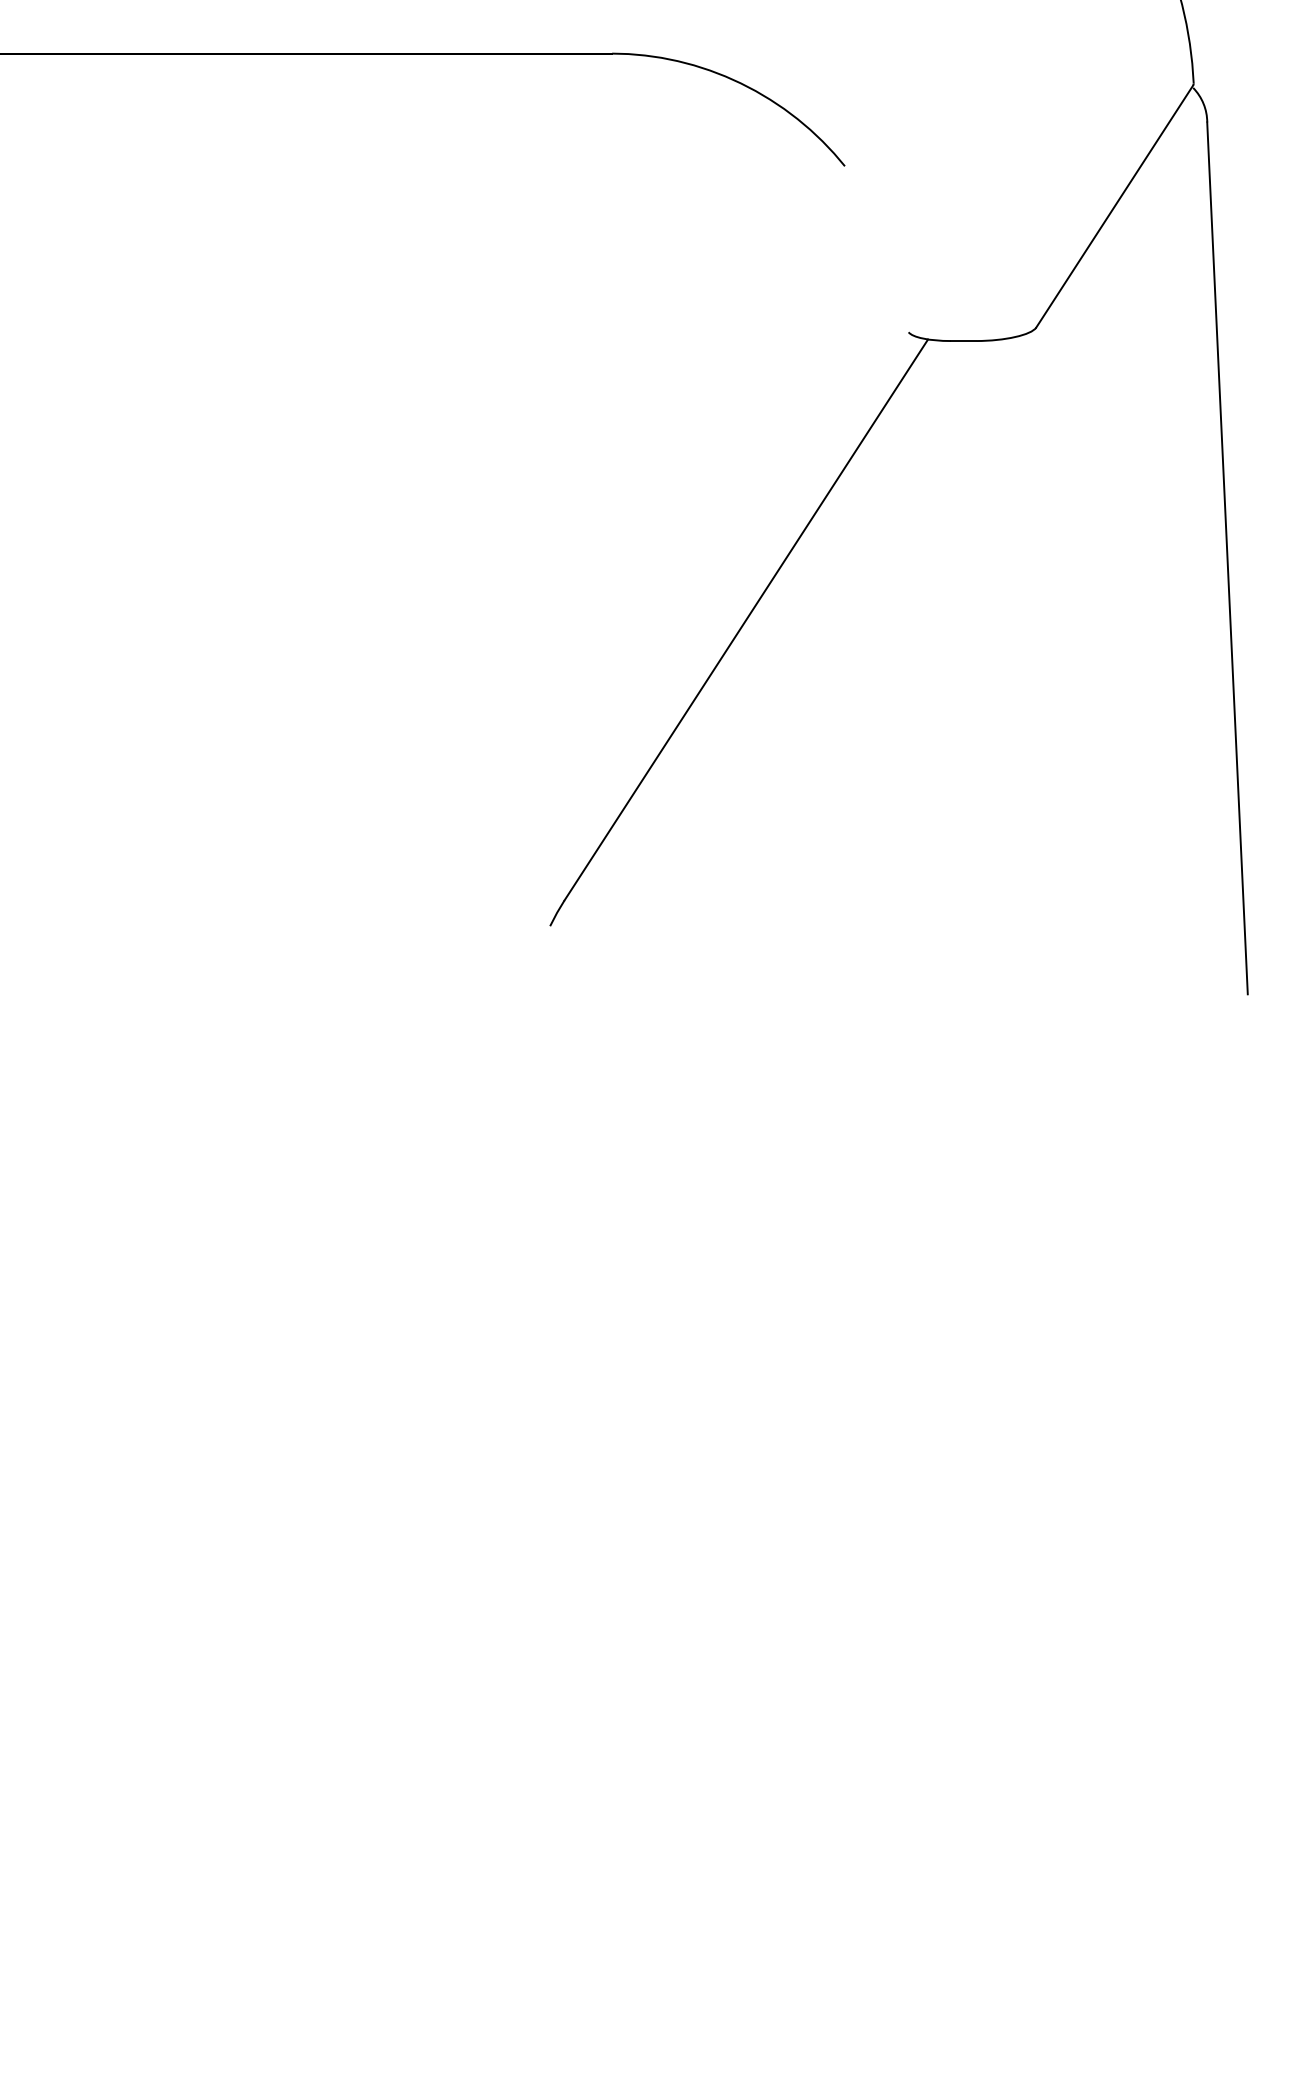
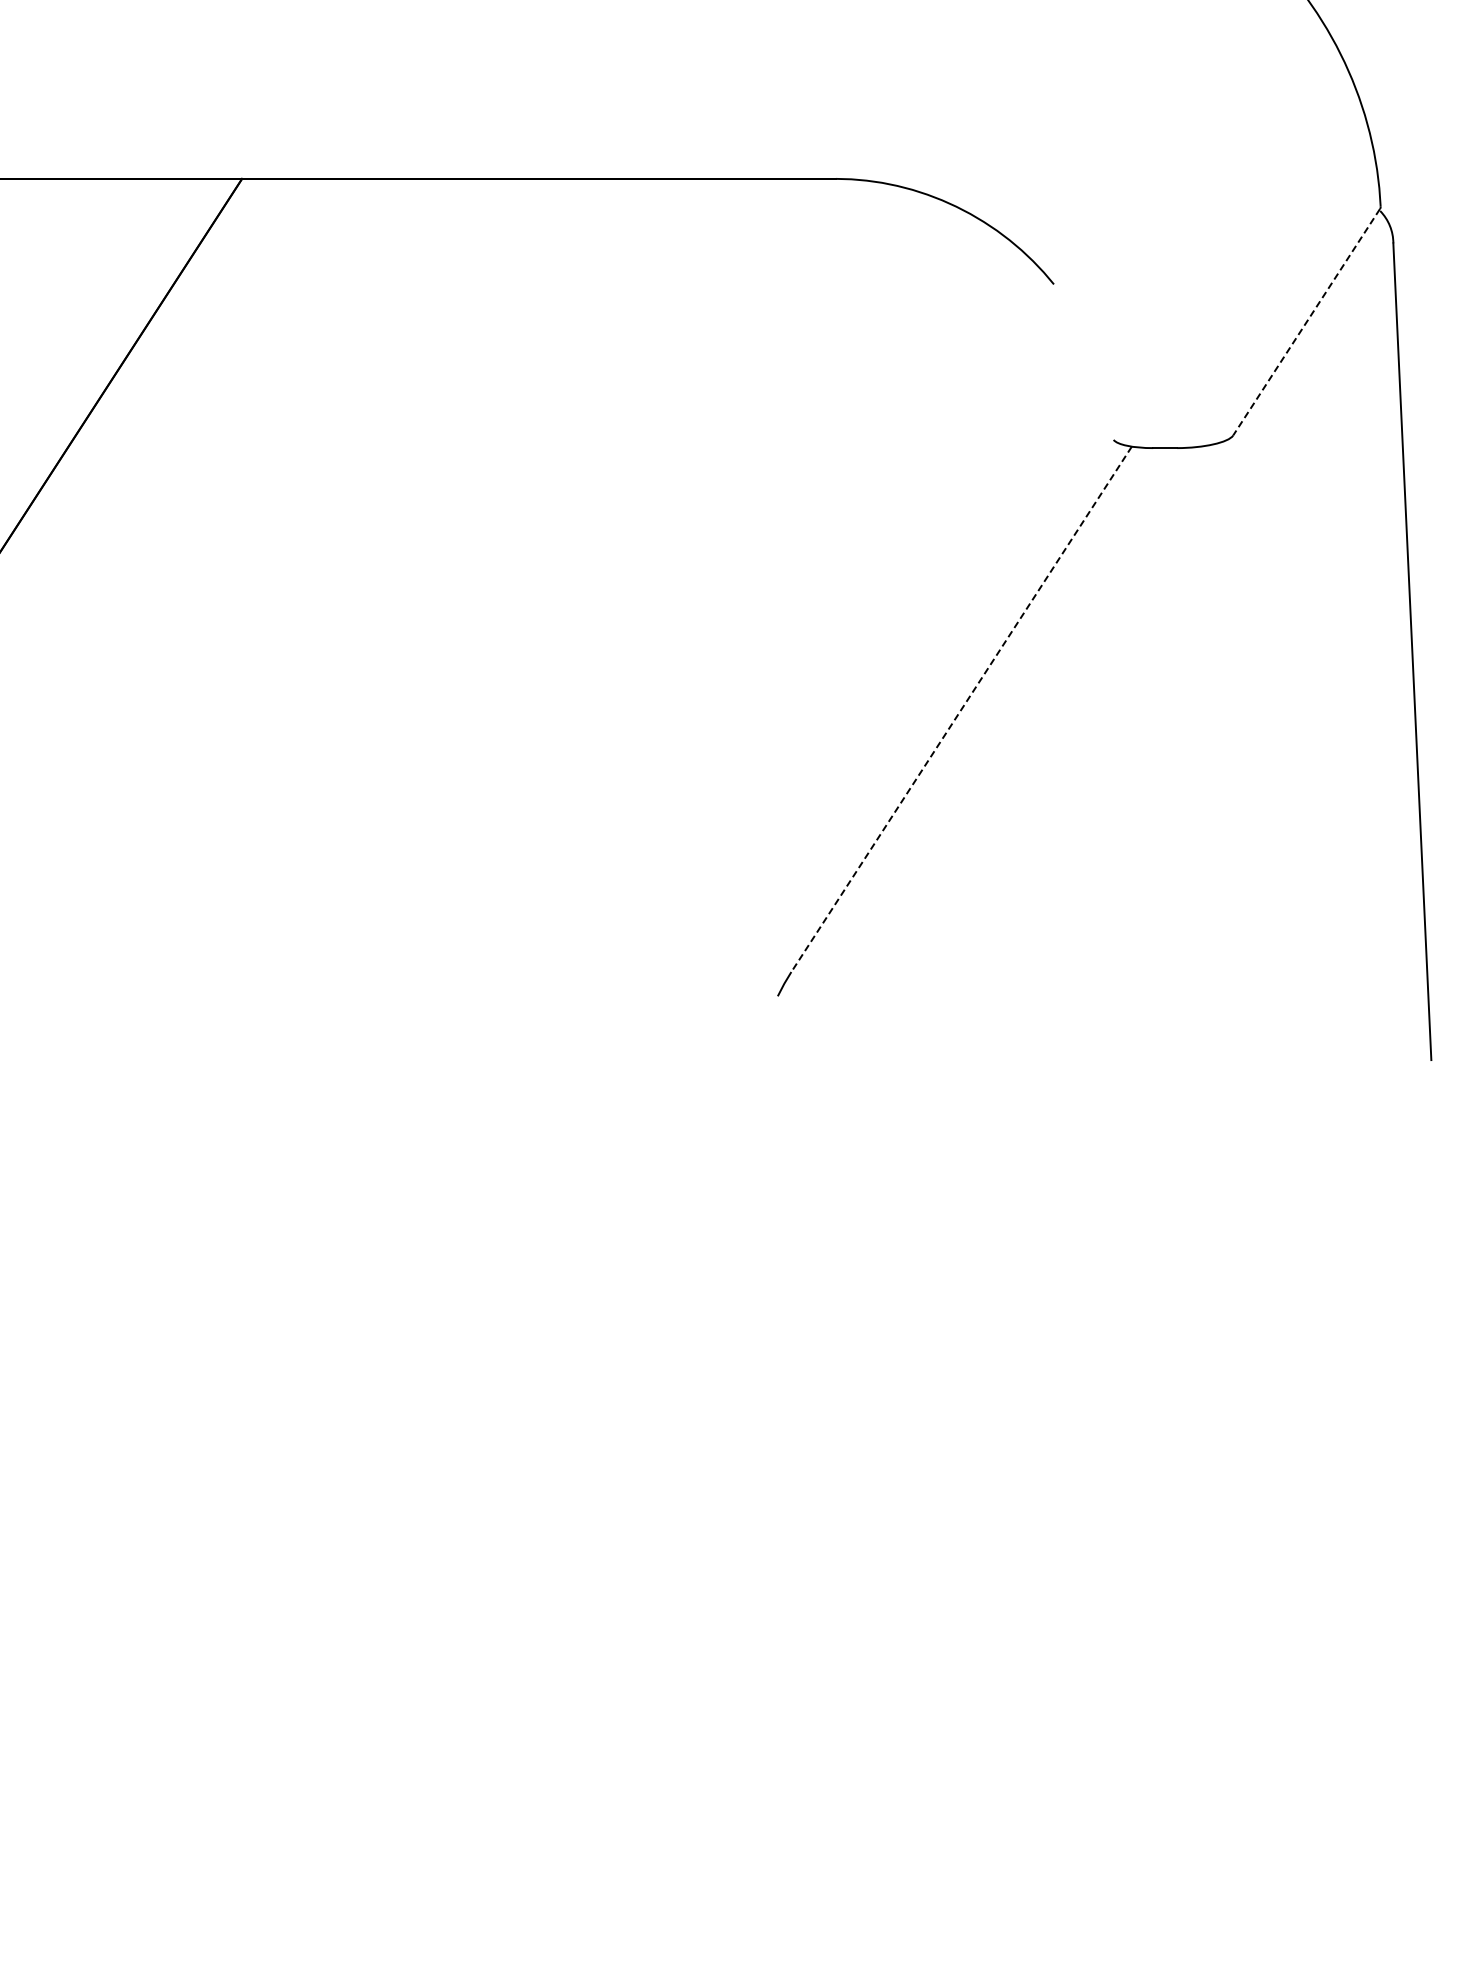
line: (1114, 206) -> (1306, 322), solid -> dashed
line: (746, 620) -> (961, 709), solid -> dashed

